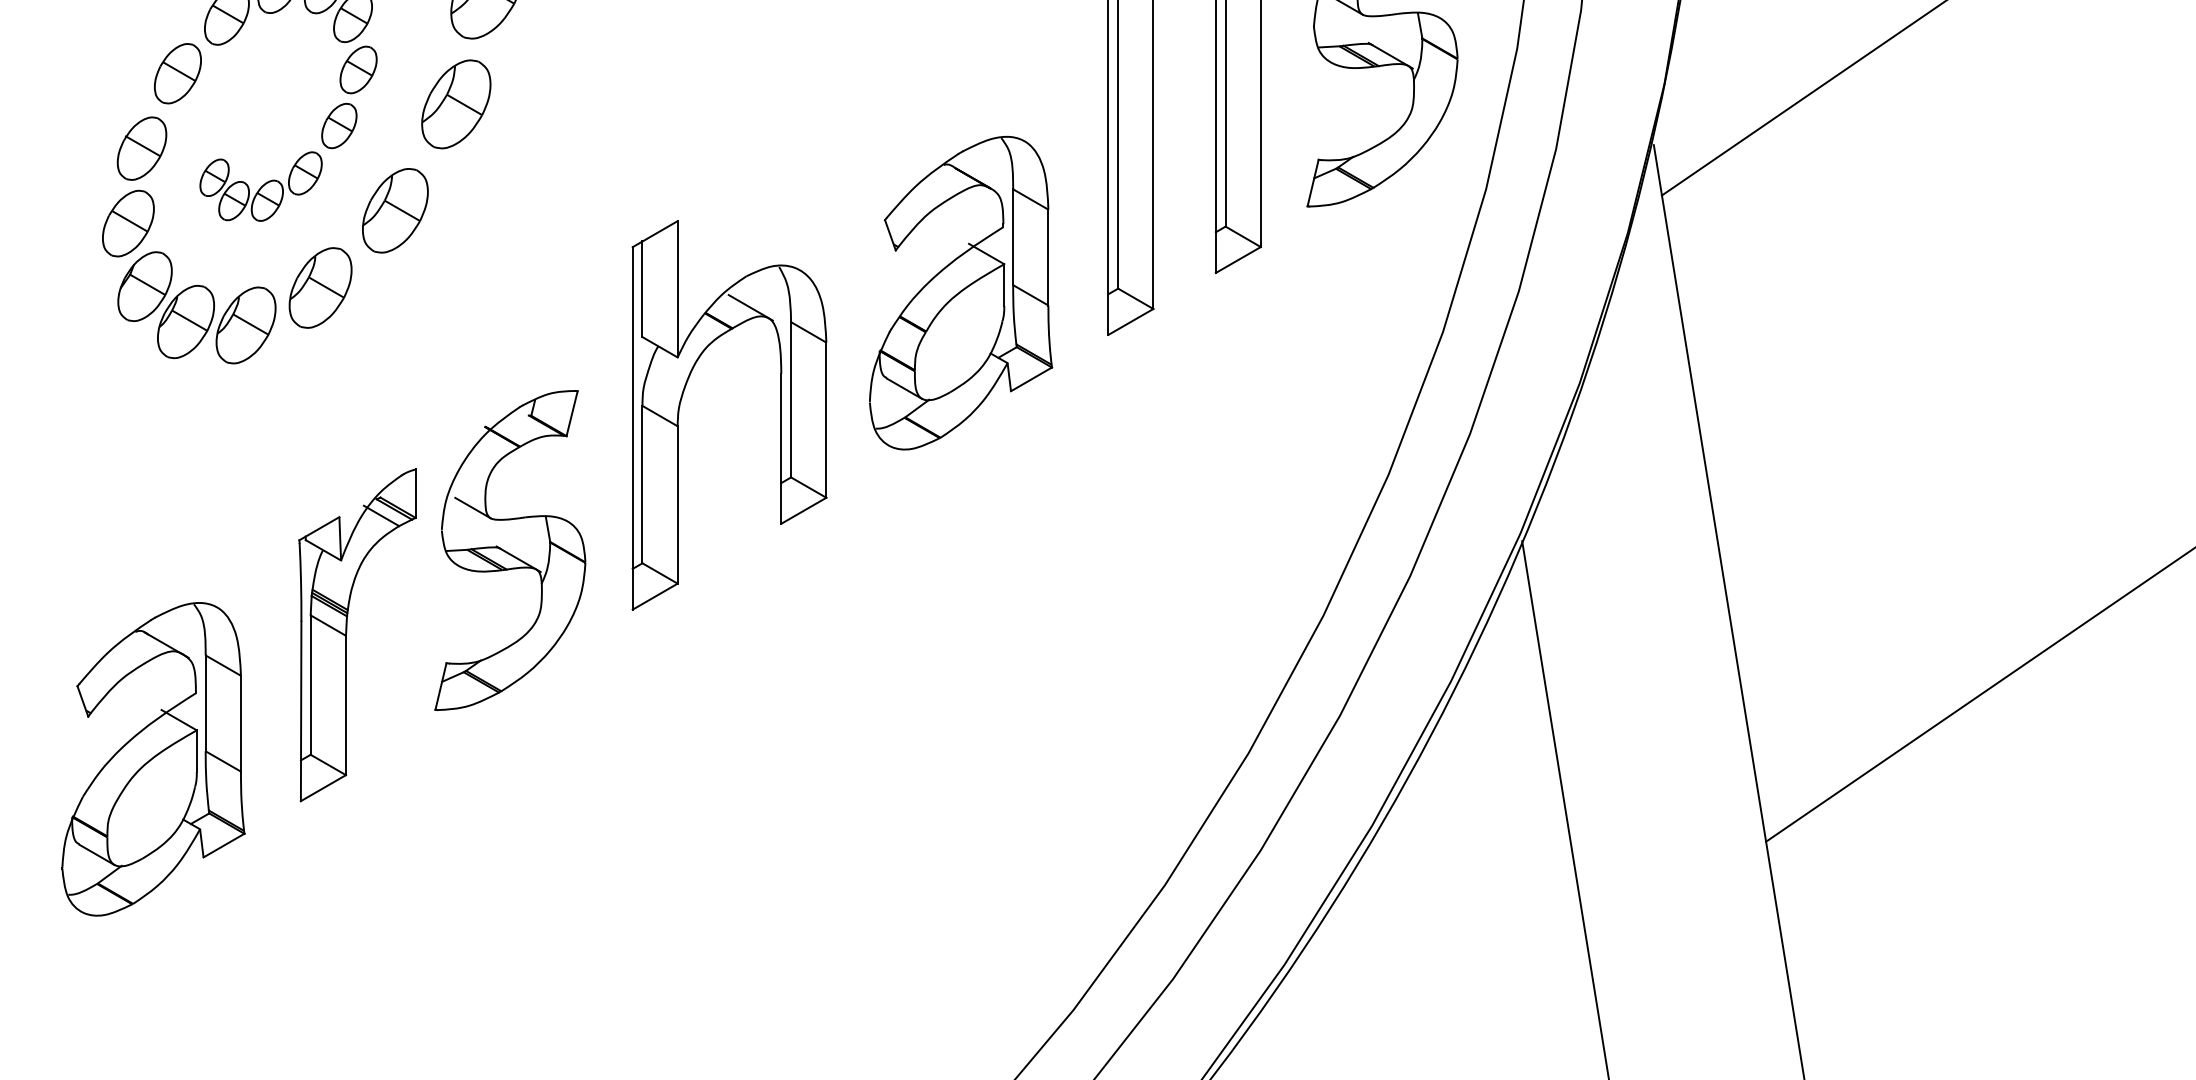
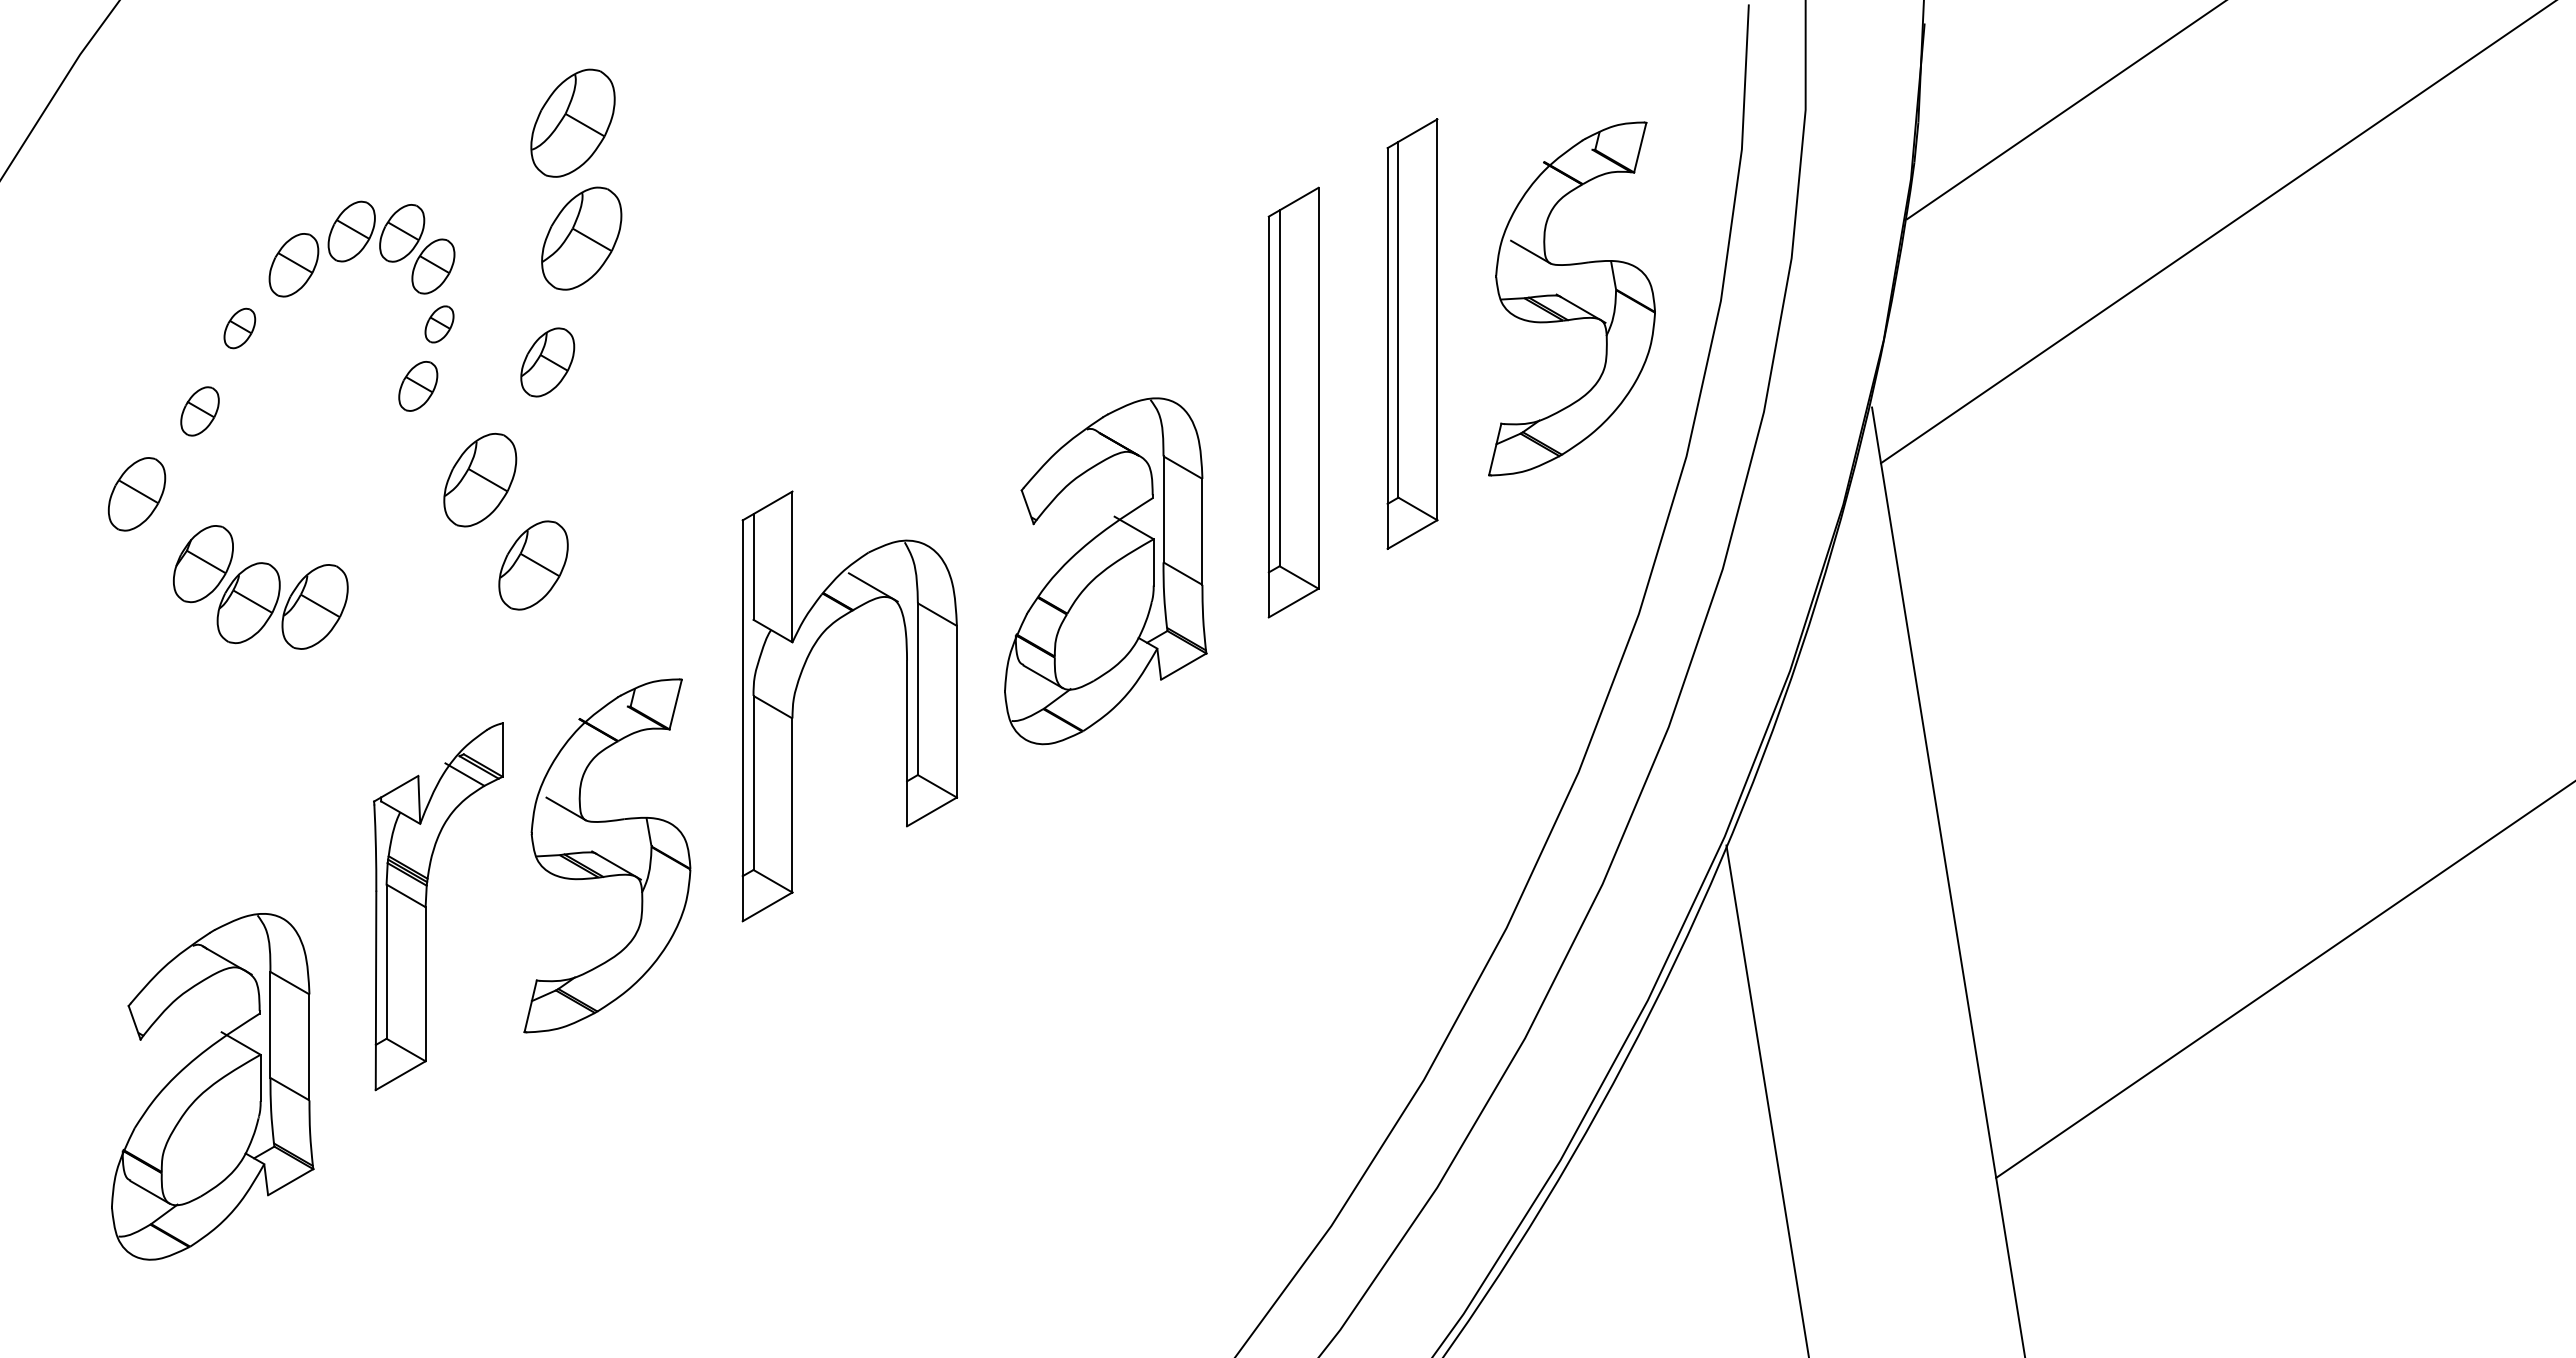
part: (358, 70) -> (439, 324), size x0.7
part: (177, 73) -> (239, 328), size x0.6
part: (456, 104) -> (547, 362), size x0.7
part: (141, 148) -> (199, 411), size x0.7
part: (260, 186) -> (331, 453), removed
part: (127, 223) -> (136, 494), moved
part: (320, 287) -> (533, 565), moved
part: (346, 635) -> (426, 906), moved

